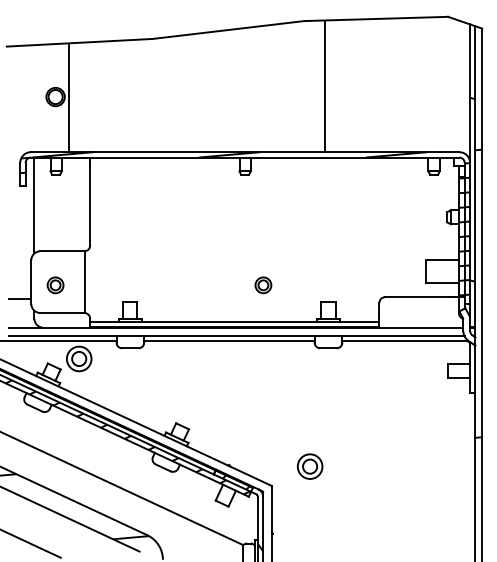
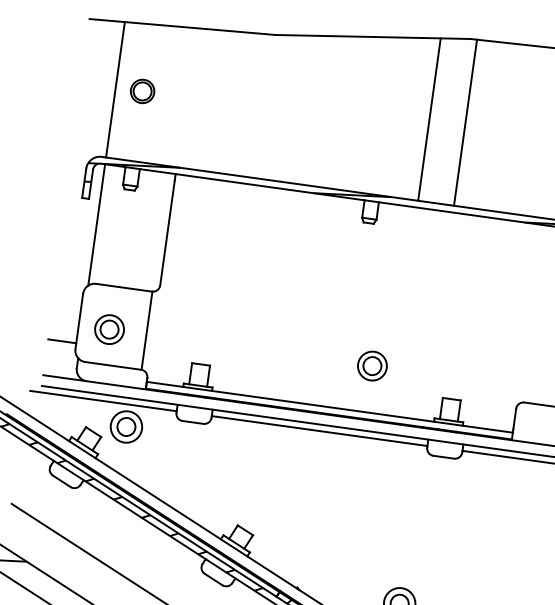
line: (325, 86) -> (465, 122), moved
line: (281, 87) -> (430, 119), added
line: (69, 98) -> (115, 89), moved
part: (55, 285) -> (109, 329), size x1.43
part: (263, 285) -> (372, 366), size x1.43

